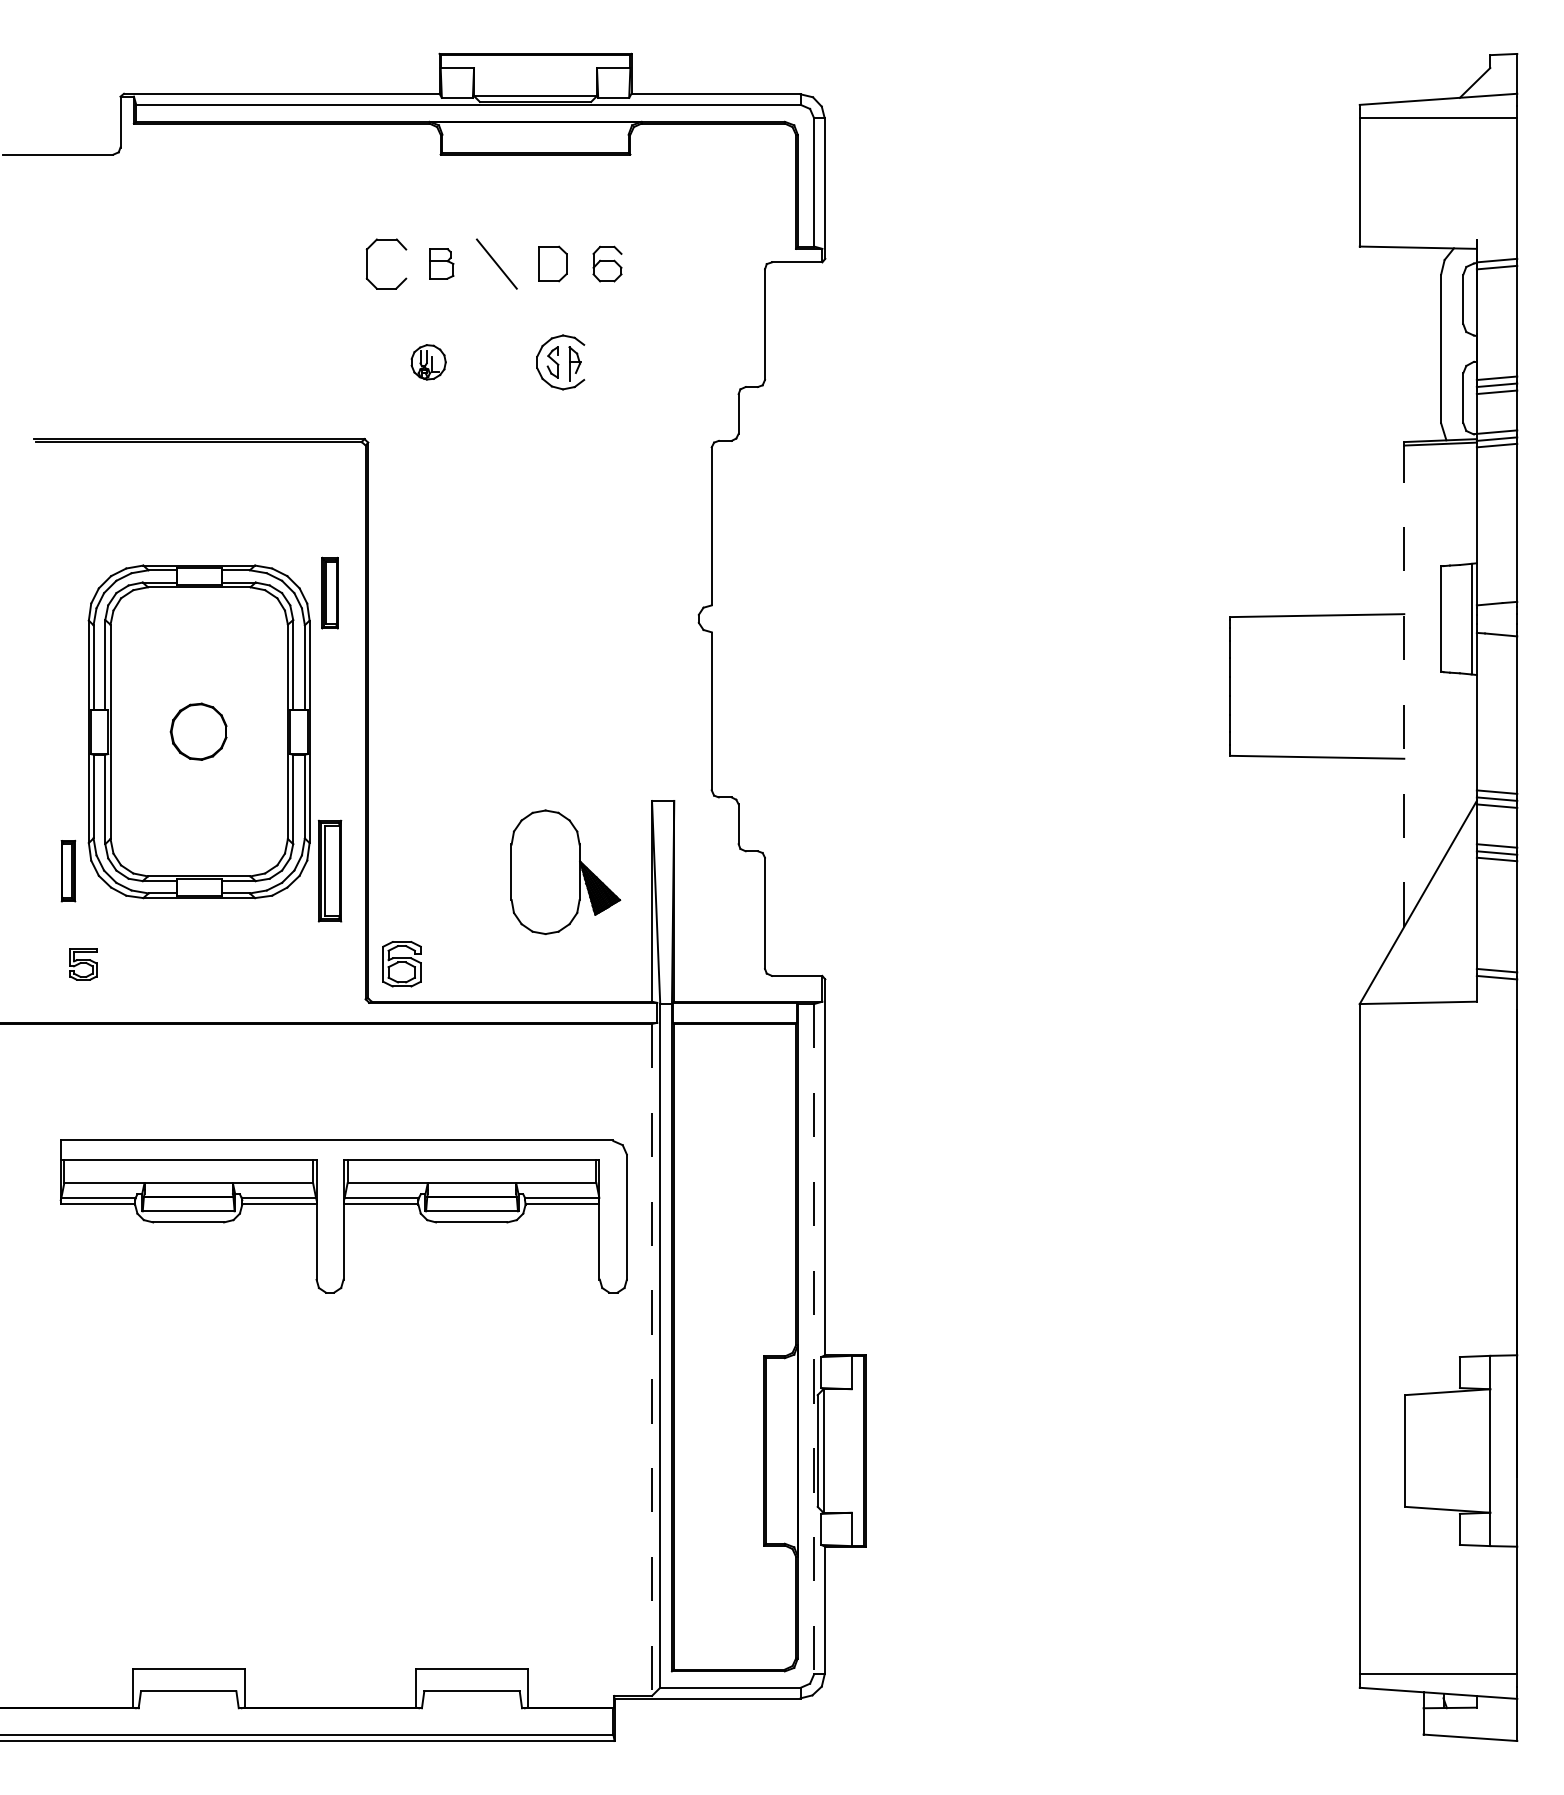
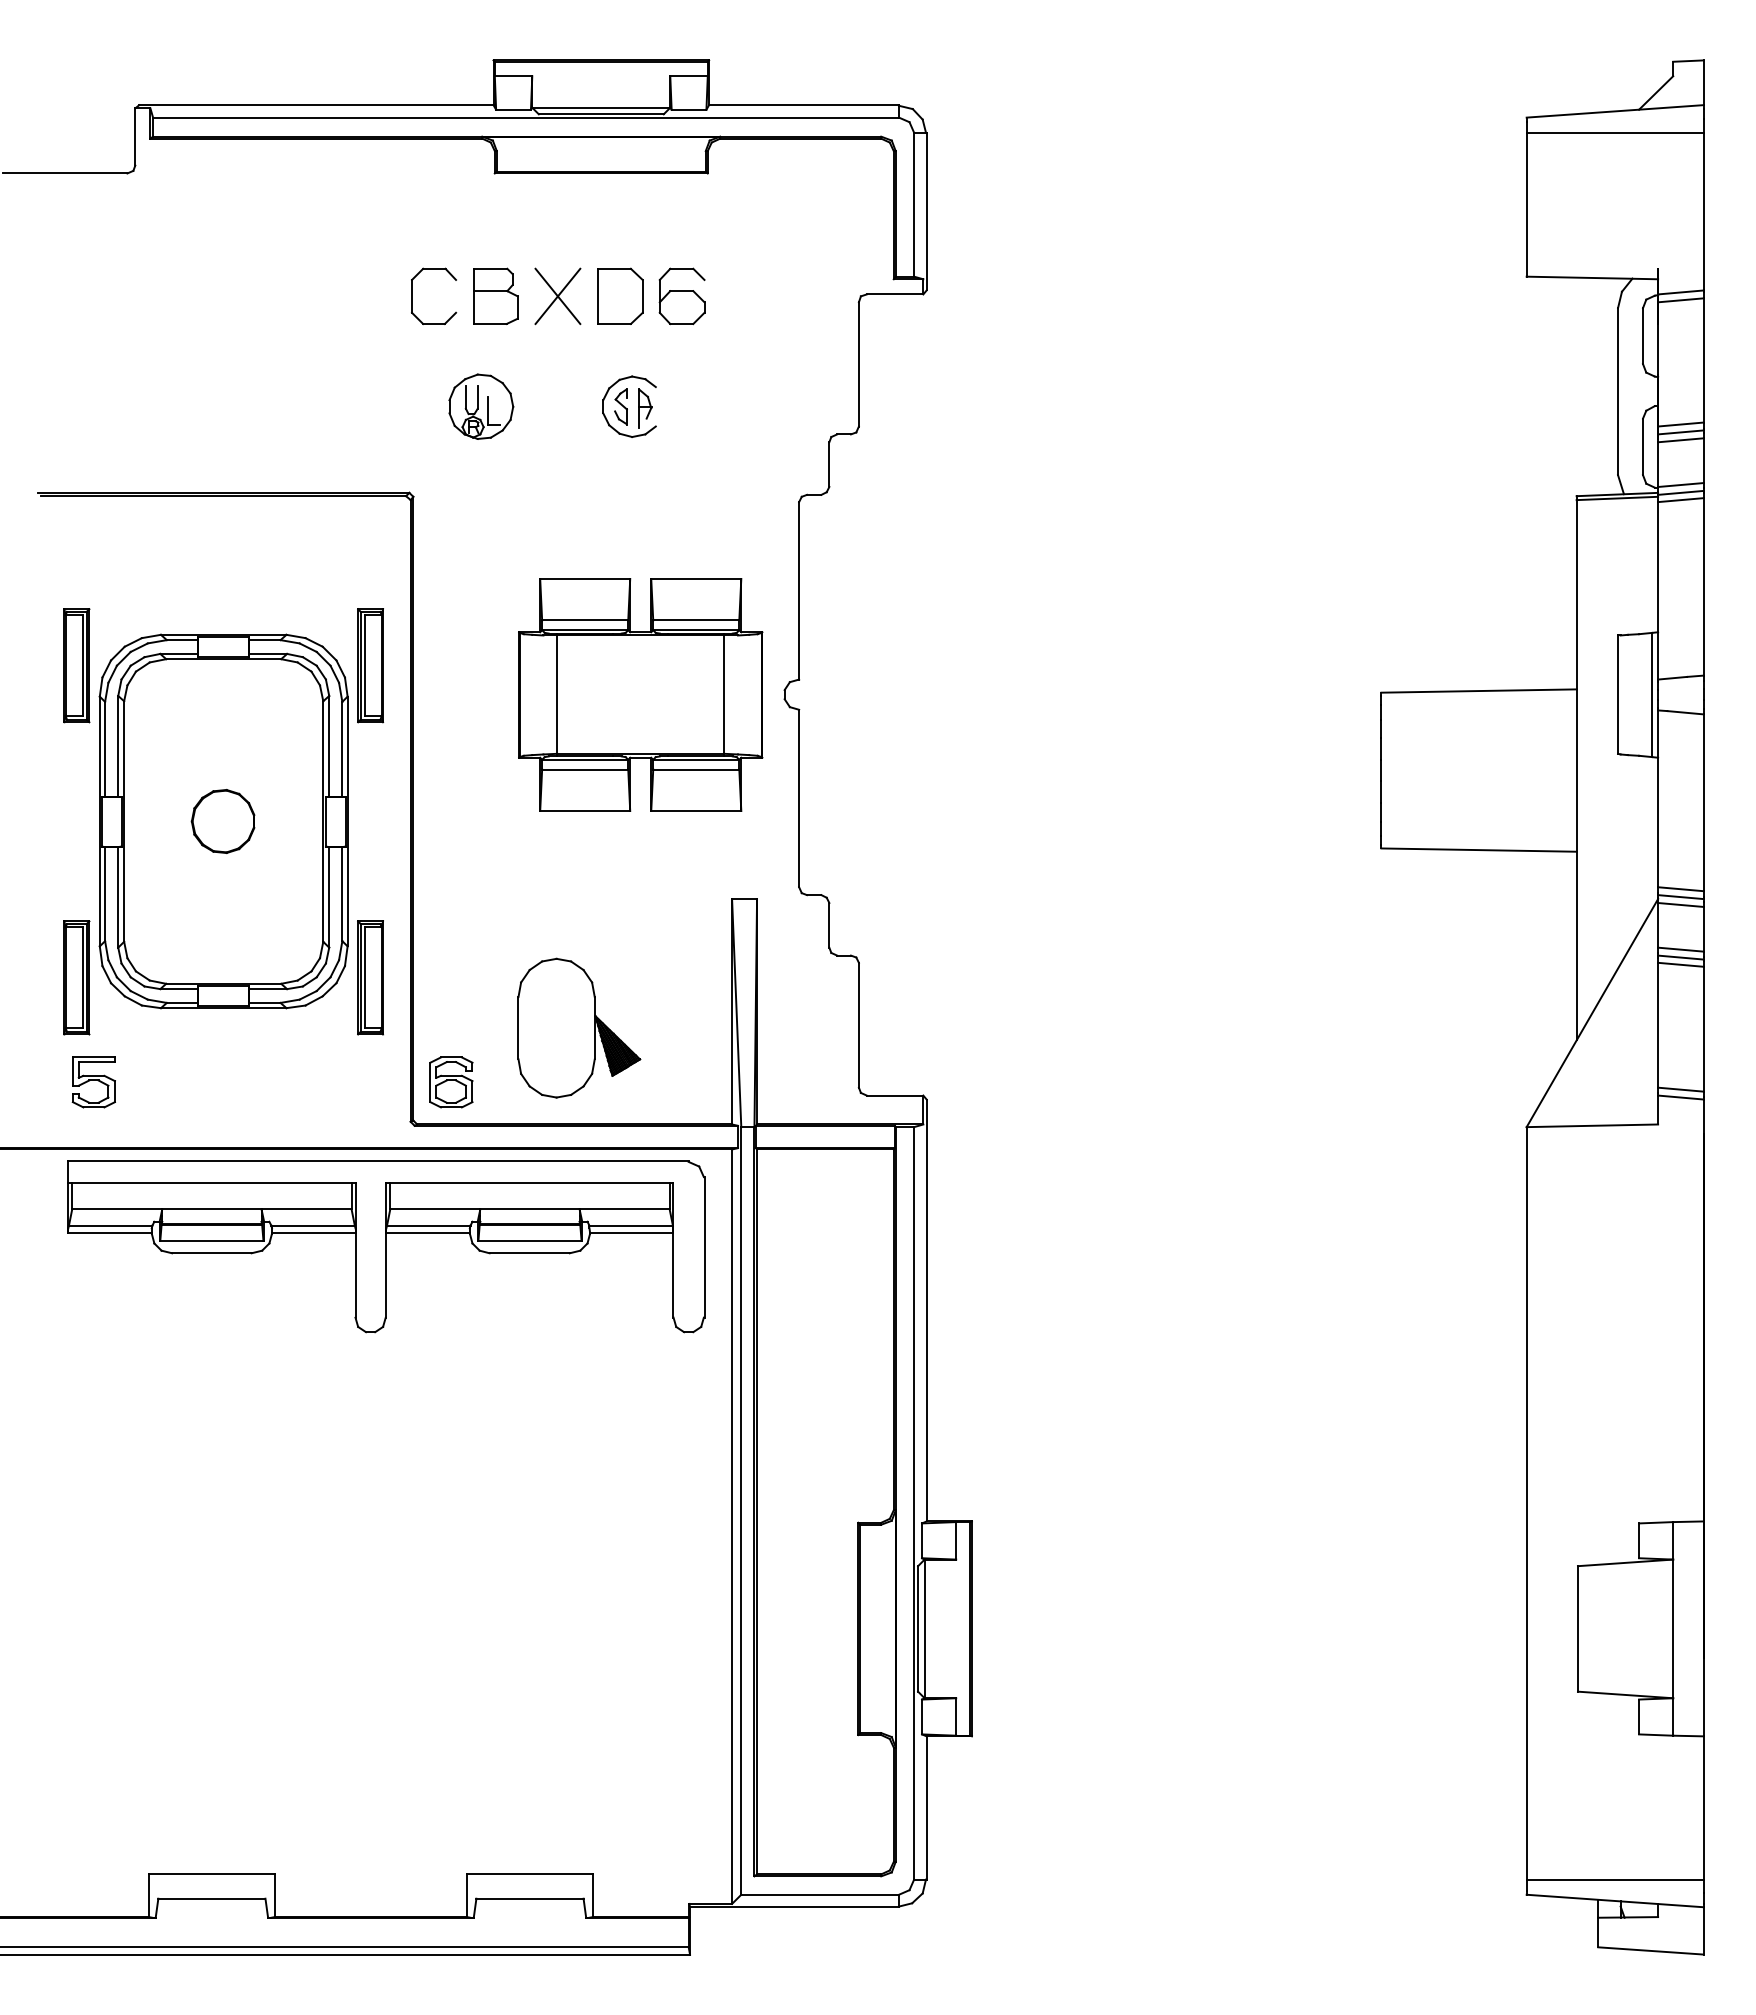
part: (441, 263) -> (495, 295), size x1.67
part: (552, 263) -> (620, 295), size x1.43
line: (496, 264) -> (557, 296), added
part: (606, 264) -> (681, 296), size x1.43
part: (428, 362) -> (481, 406), size x1.67
part: (68, 592) -> (76, 665), added
part: (329, 592) -> (370, 665), size x1.43
part: (570, 618) -> (640, 694), added
line: (1404, 685) -> (1576, 769), dashed -> solid
part: (68, 870) -> (76, 977), size x1.67
part: (566, 871) -> (579, 1027), moved
part: (83, 964) -> (93, 1082), size x1.43
part: (344, 1216) -> (386, 1246), moved
line: (814, 1339) -> (914, 1503), dashed -> solid
line: (652, 1360) -> (732, 1527), dashed -> solid

